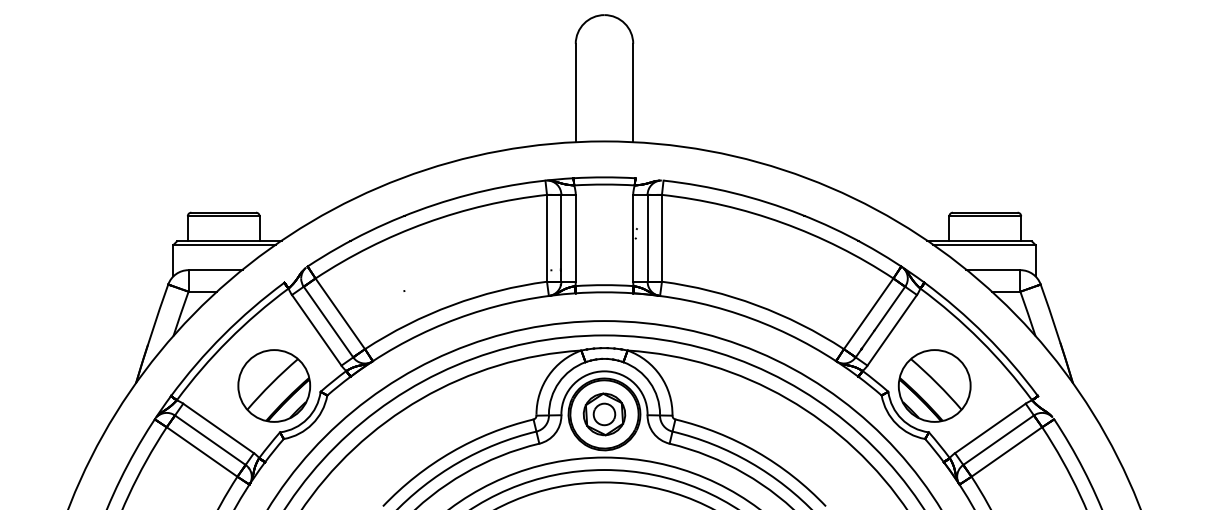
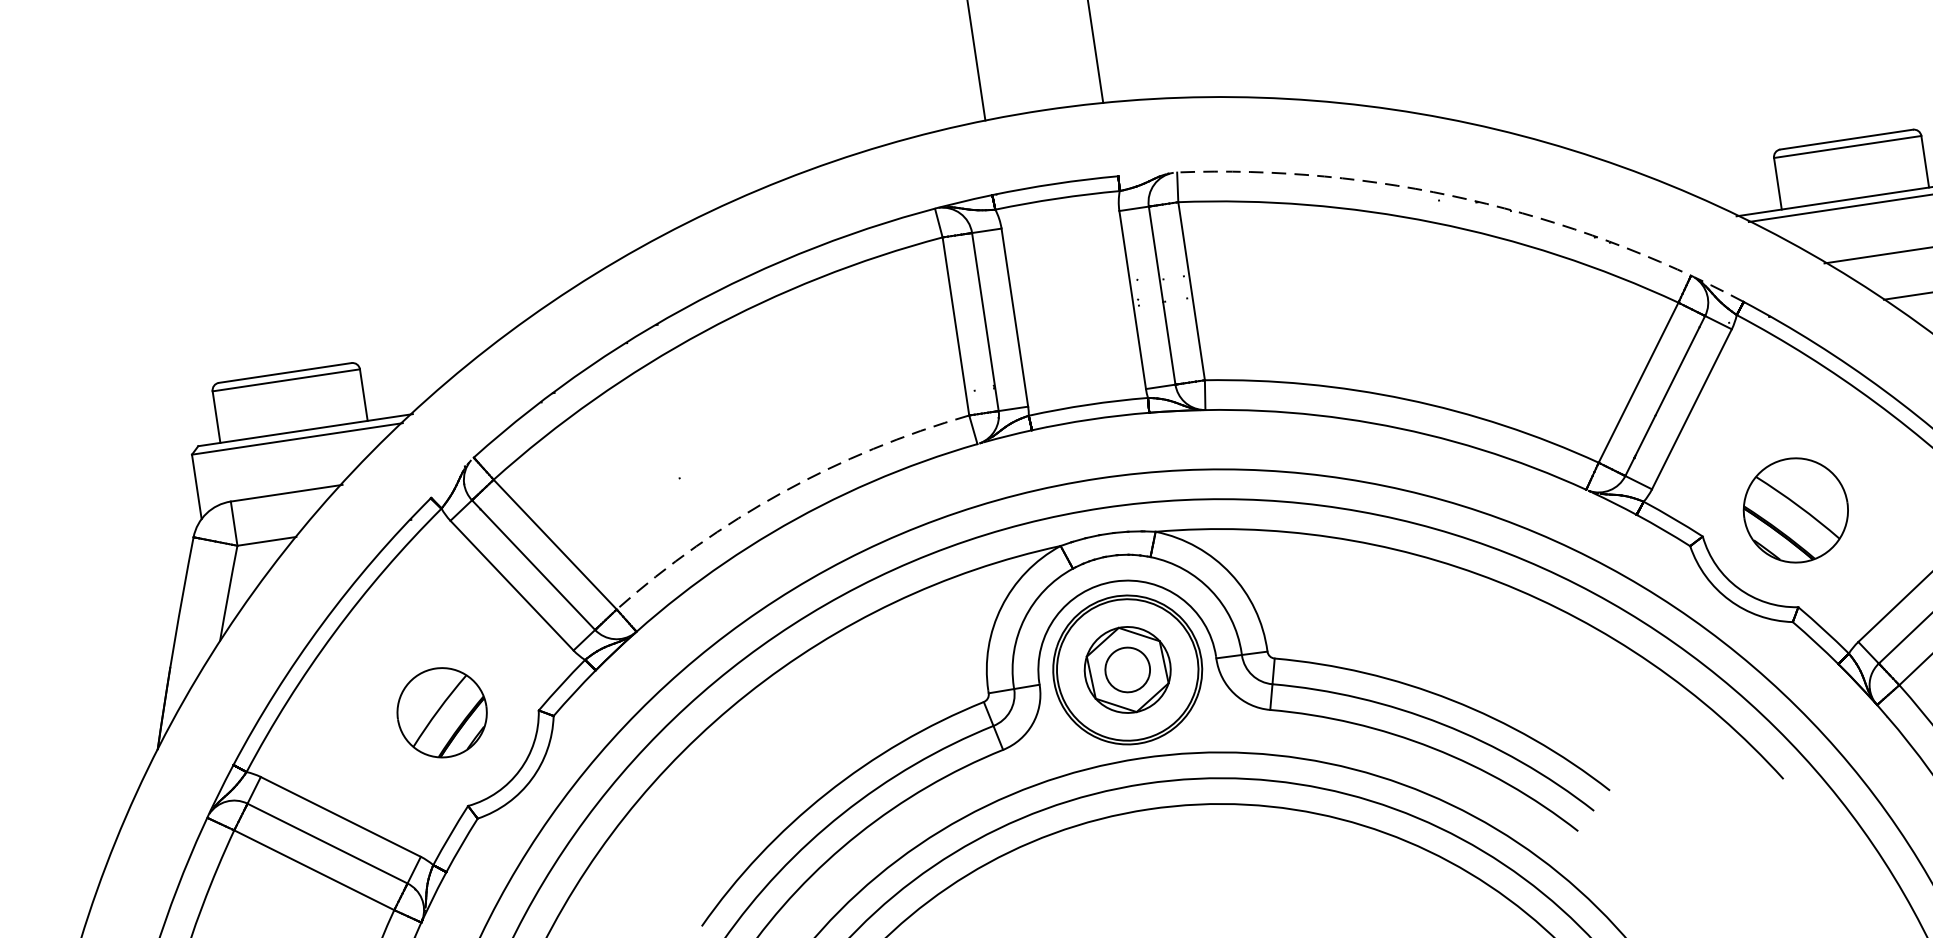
arc: (800, 214) -> (1468, 199), solid -> dashed
arc: (452, 305) -> (782, 493), solid -> dashed
part: (274, 385) -> (442, 711), size x0.6
part: (934, 385) -> (1795, 509), size x0.7

